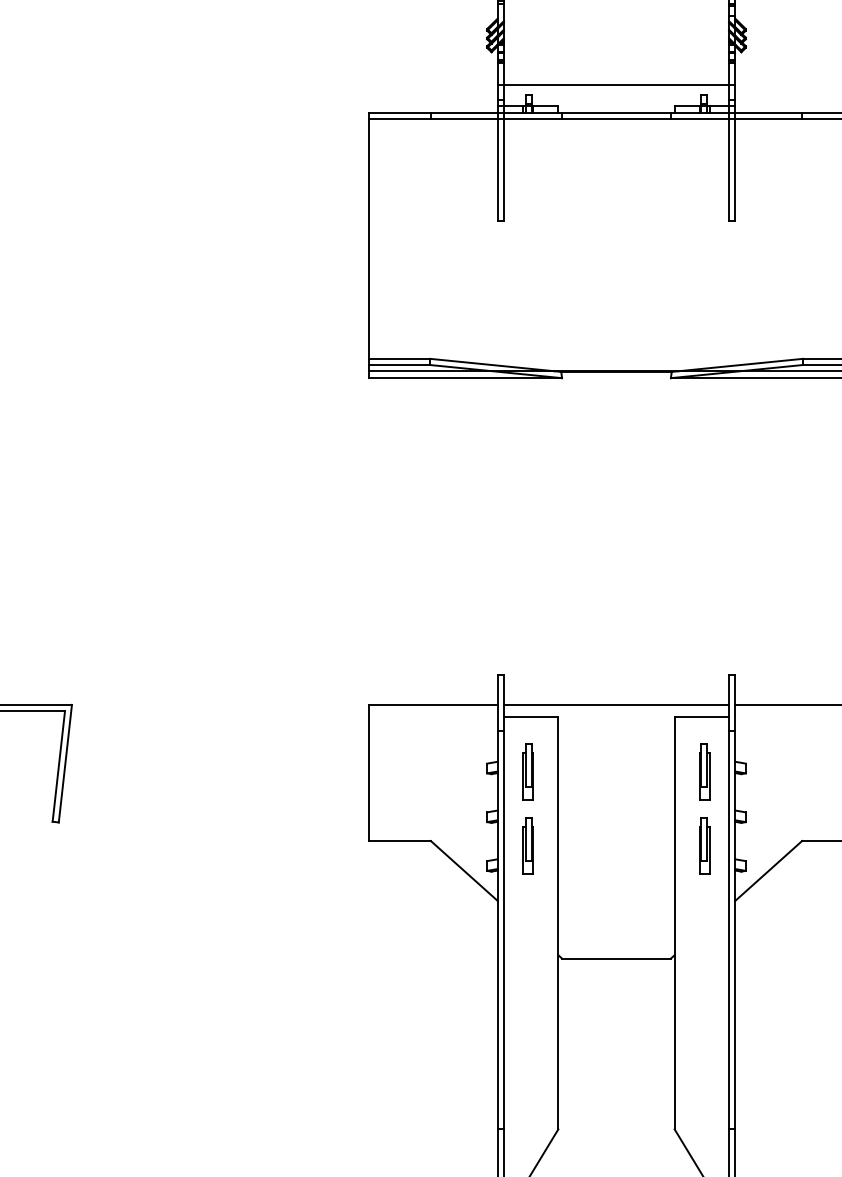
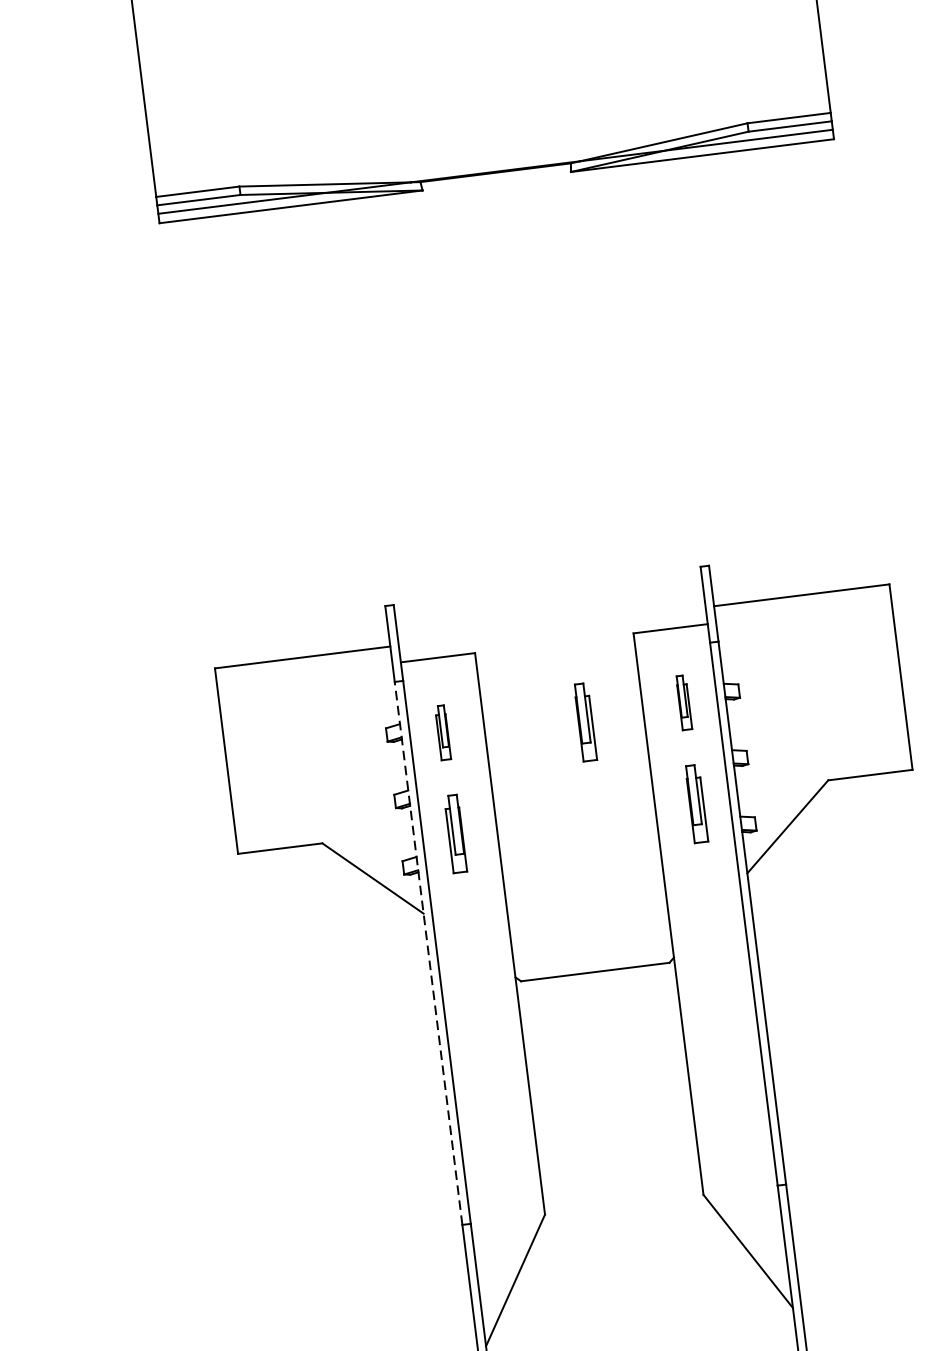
line: (616, 704) -> (552, 625), removed
part: (527, 771) -> (442, 732), size x0.7
part: (704, 771) -> (683, 702), size x0.7
part: (631, 776) -> (584, 721), added
line: (497, 929) -> (428, 952), solid -> dashed

